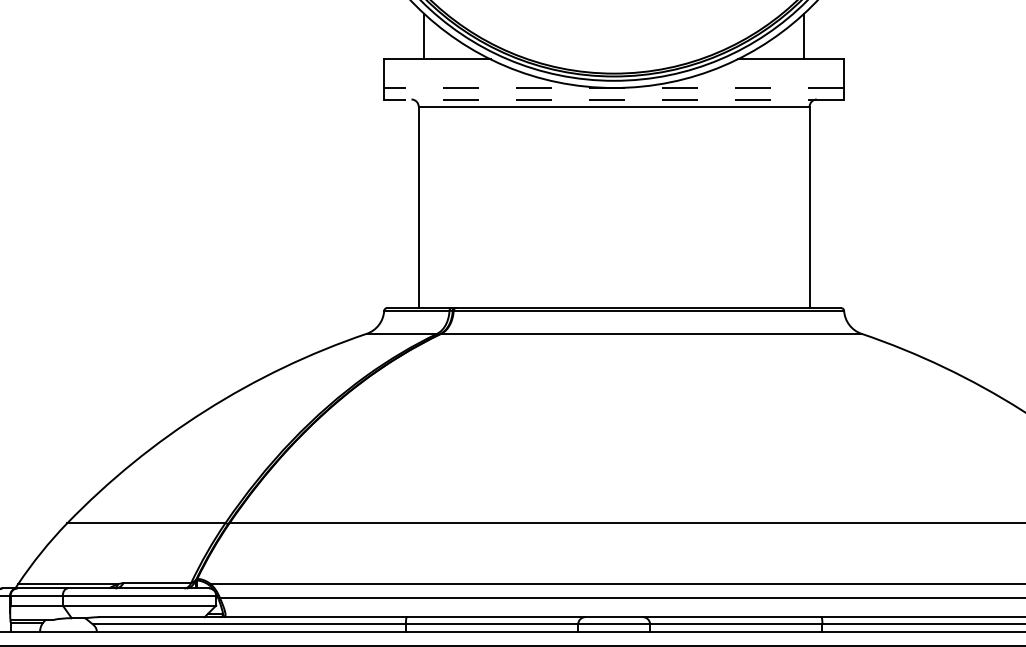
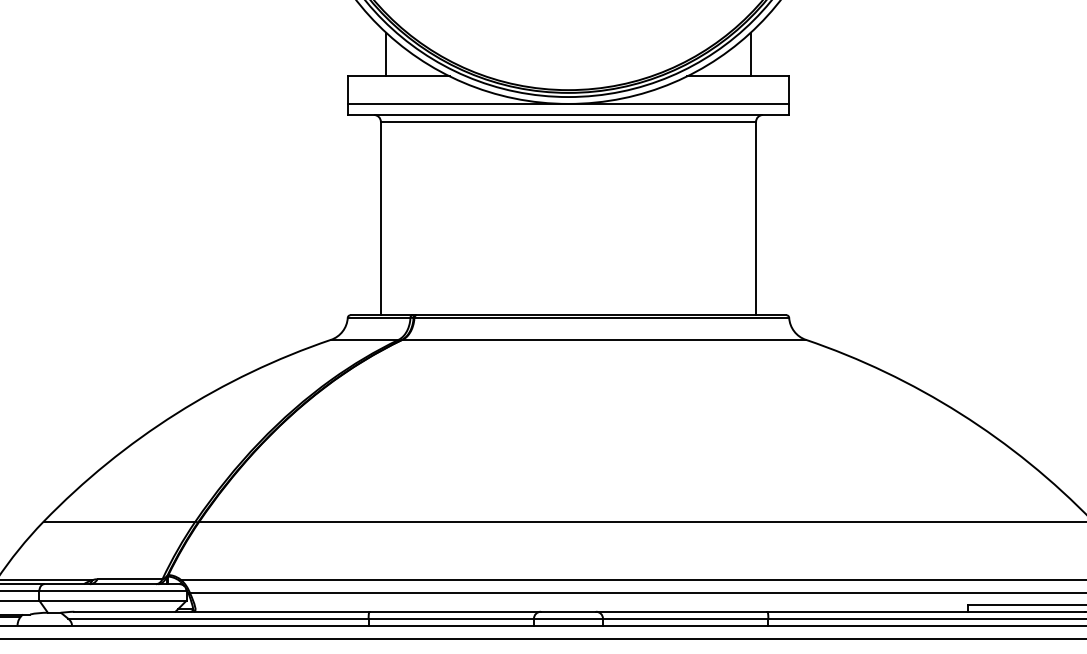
line: (614, 87) -> (568, 103), dashed -> solid
line: (614, 99) -> (568, 114), dashed -> solid

